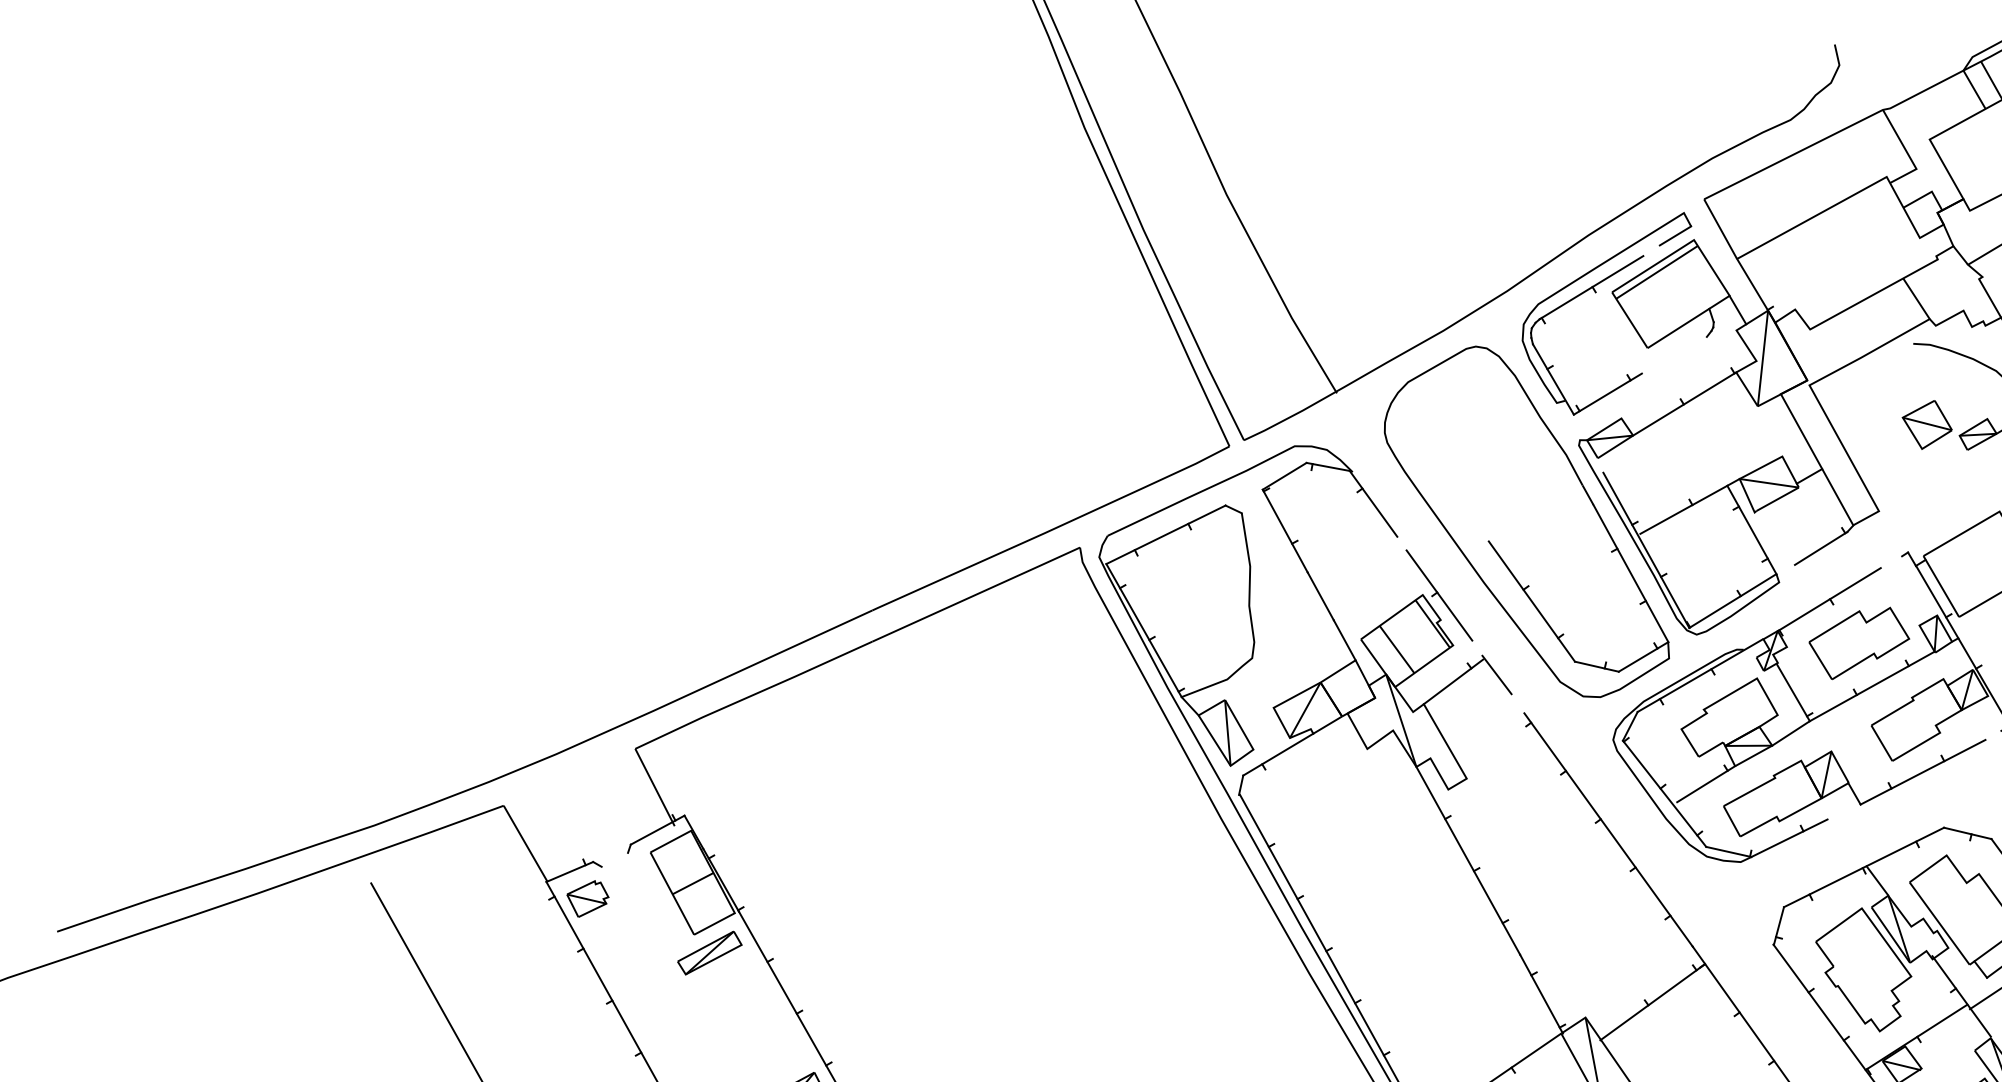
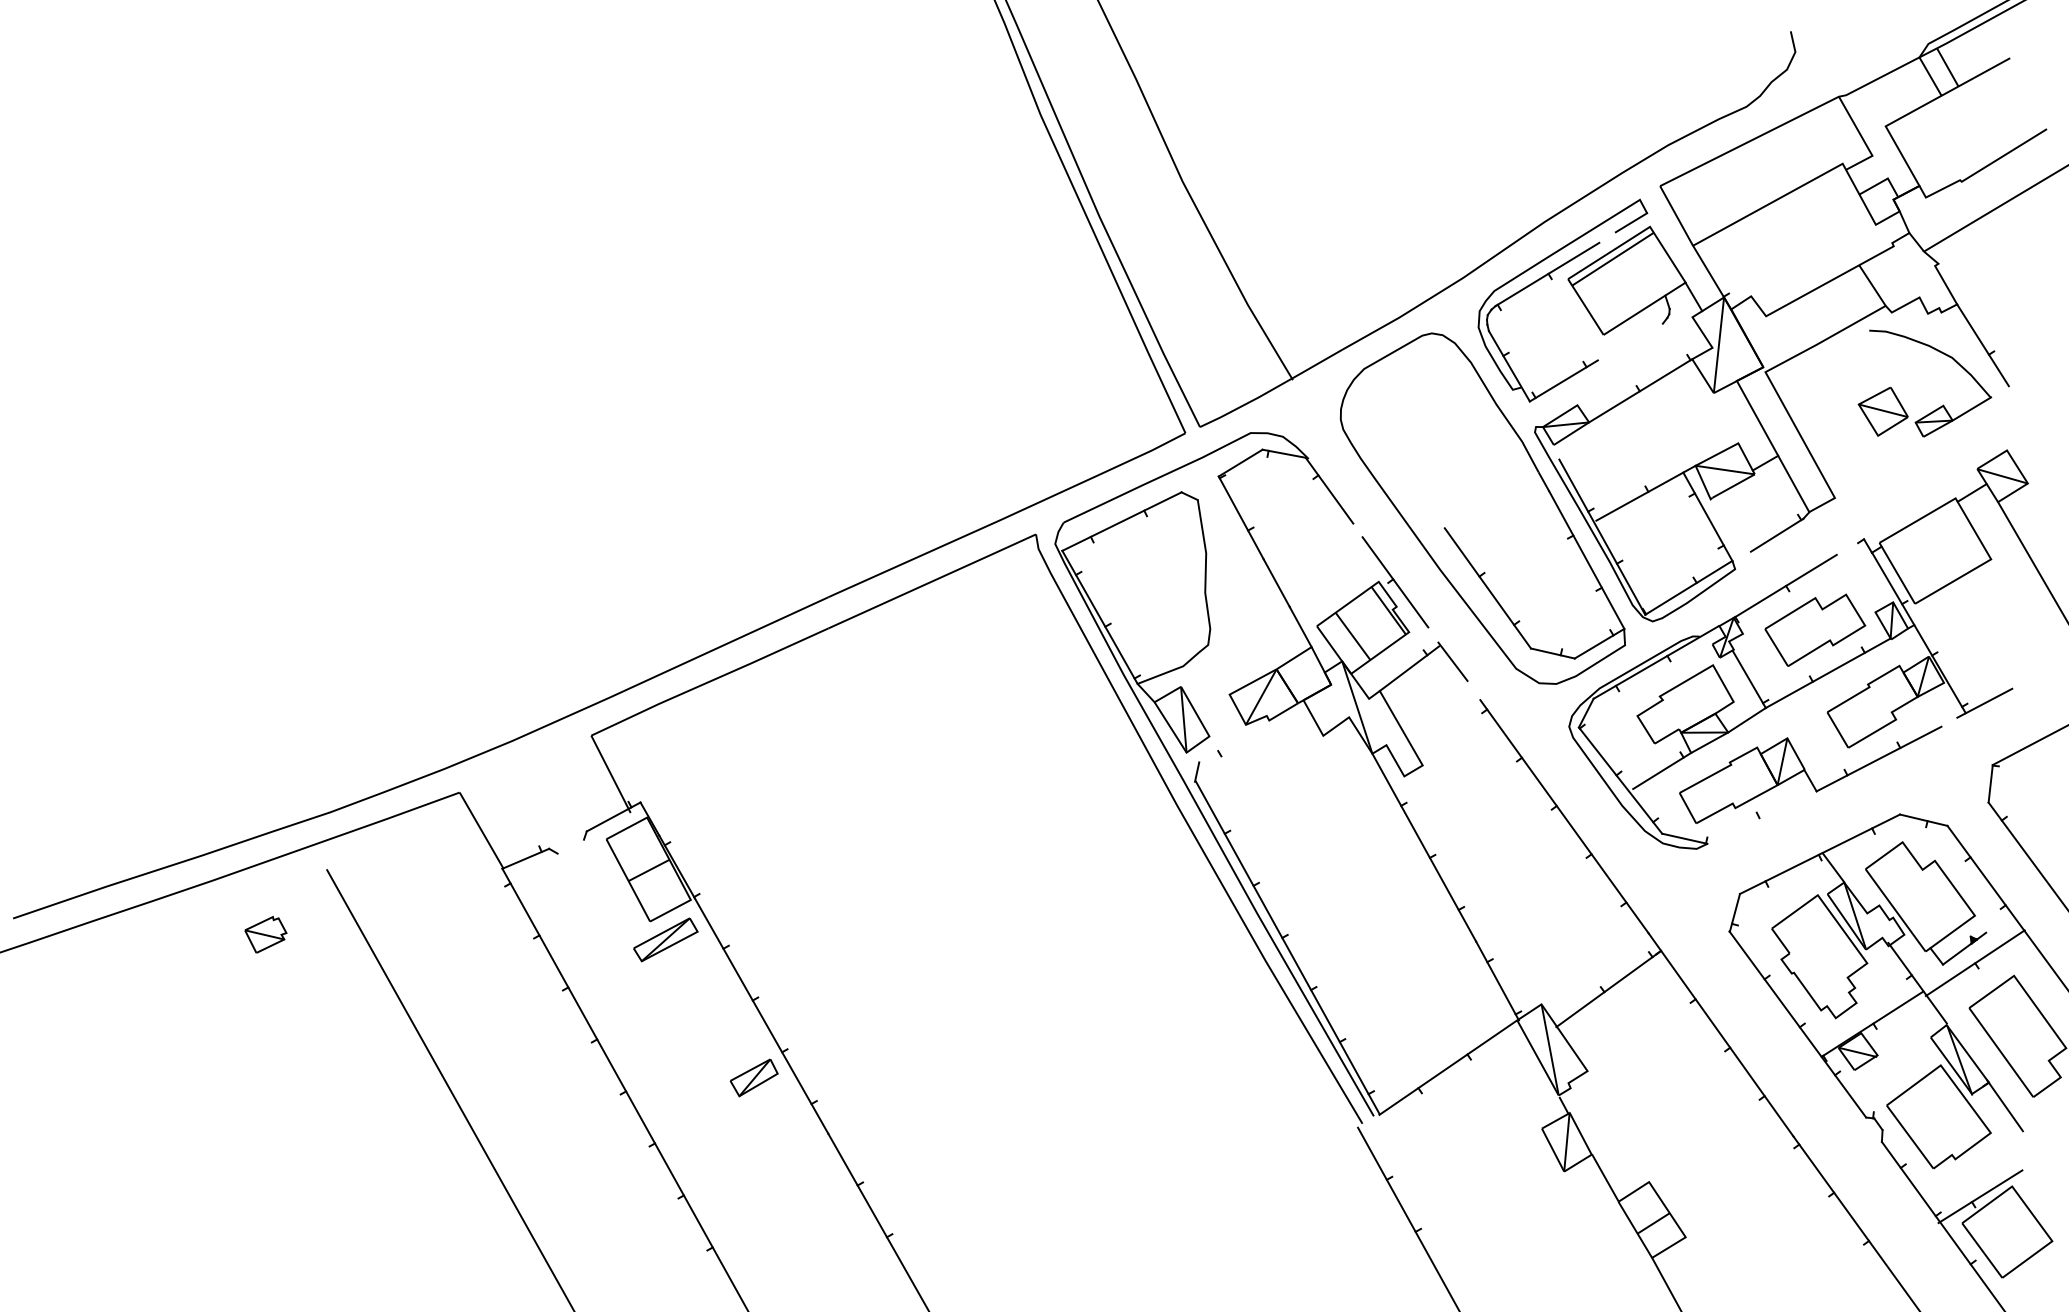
line: (1278, 754) -> (1234, 741), removed
line: (1789, 837) -> (1745, 824), removed
part: (587, 898) -> (265, 934), moved

